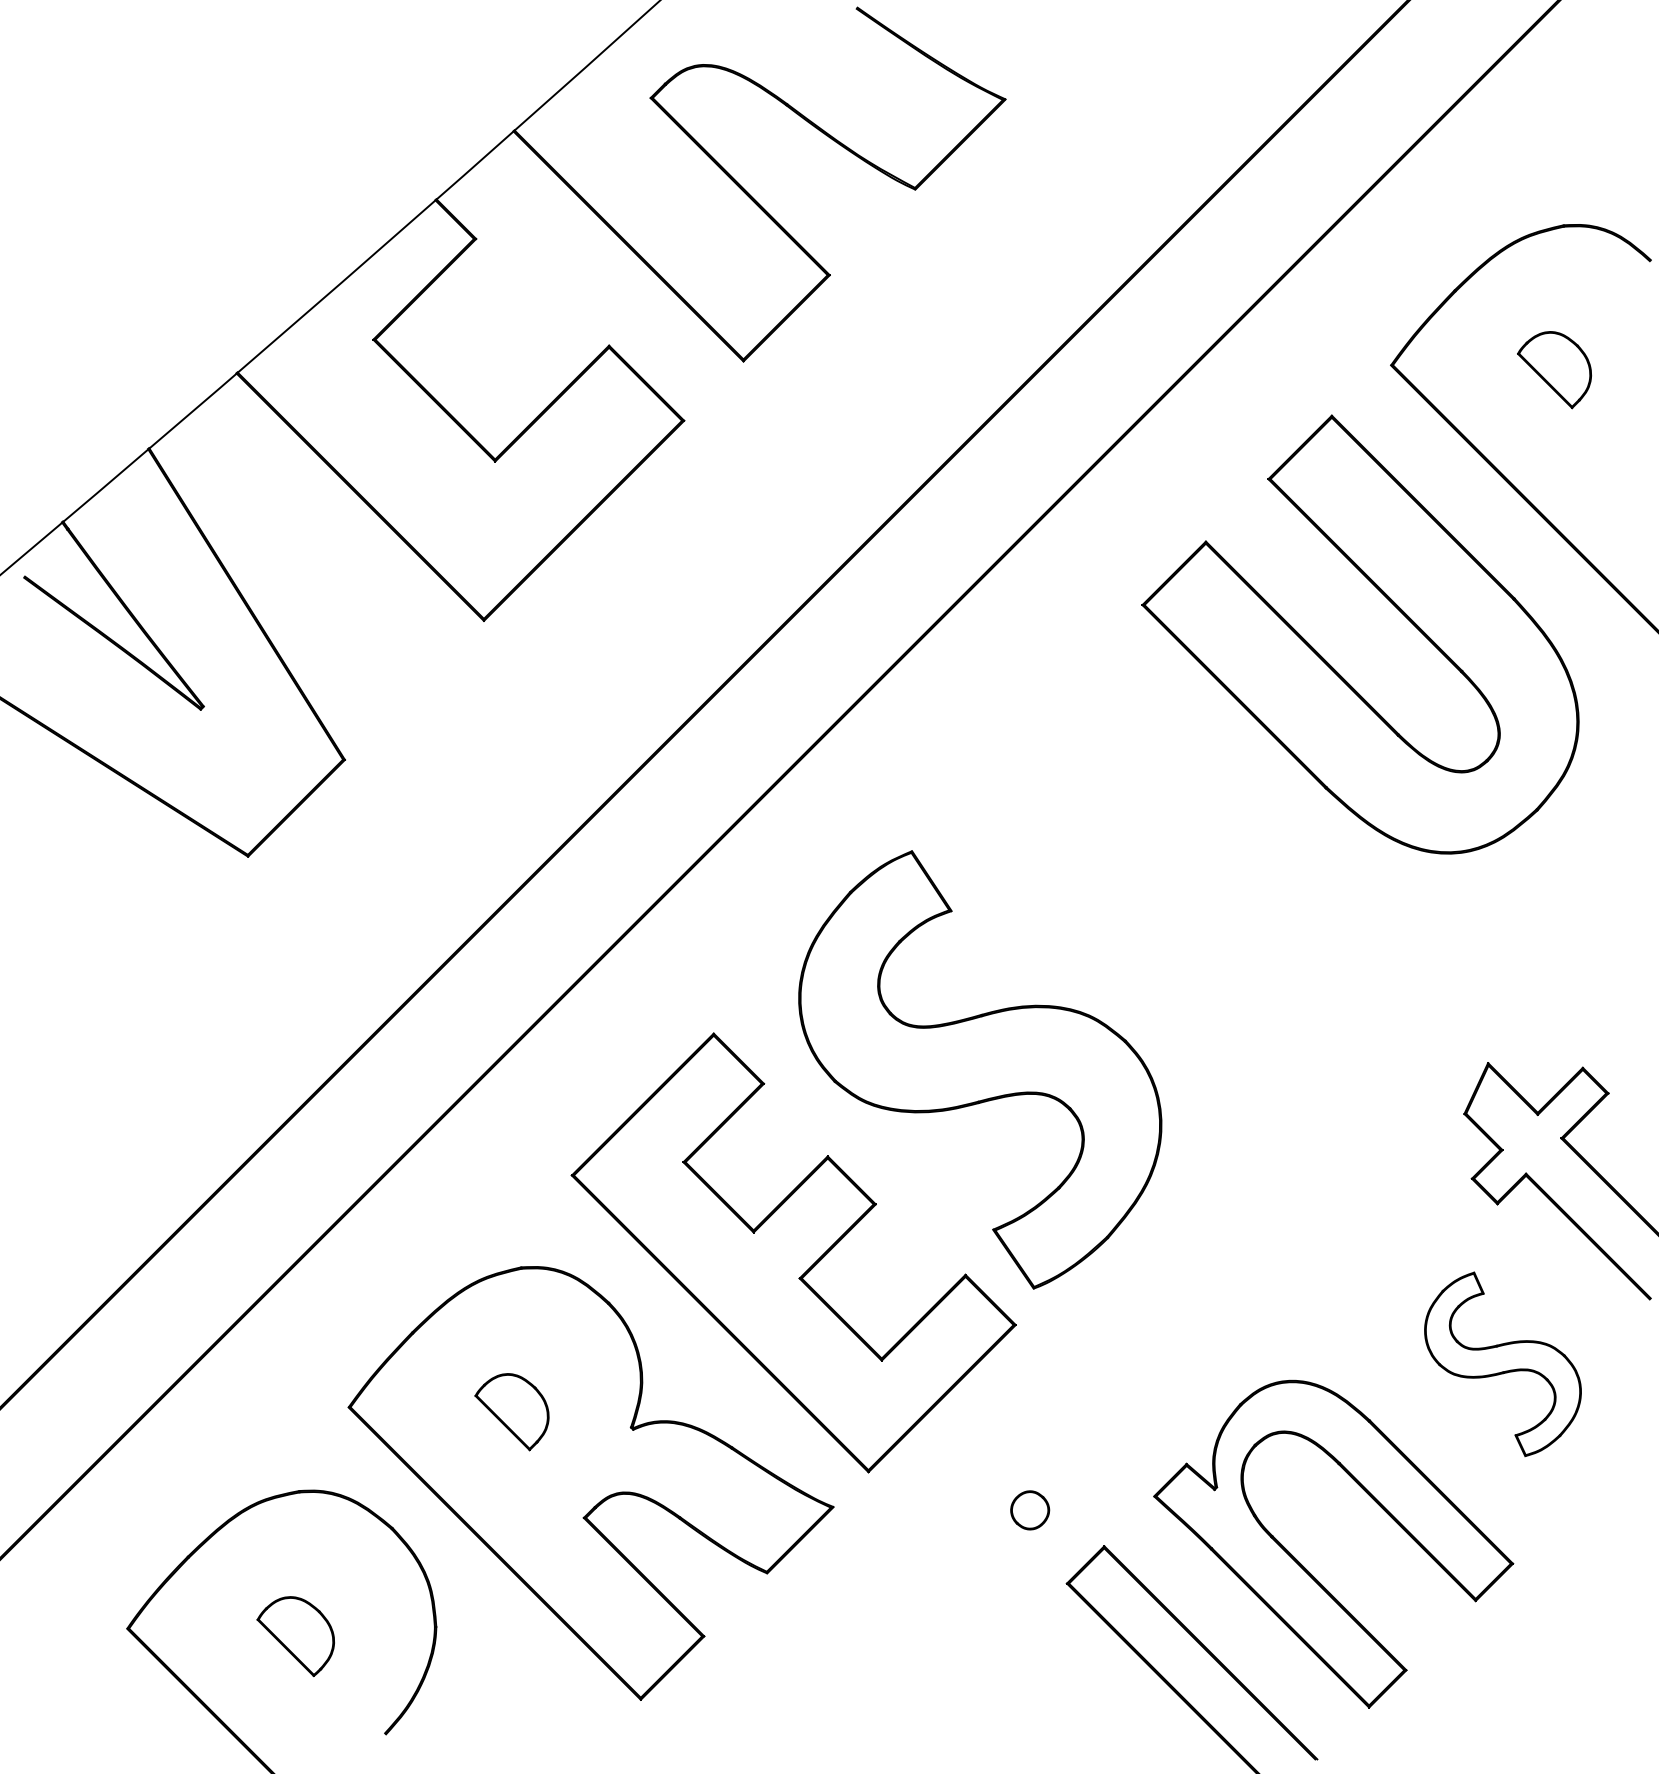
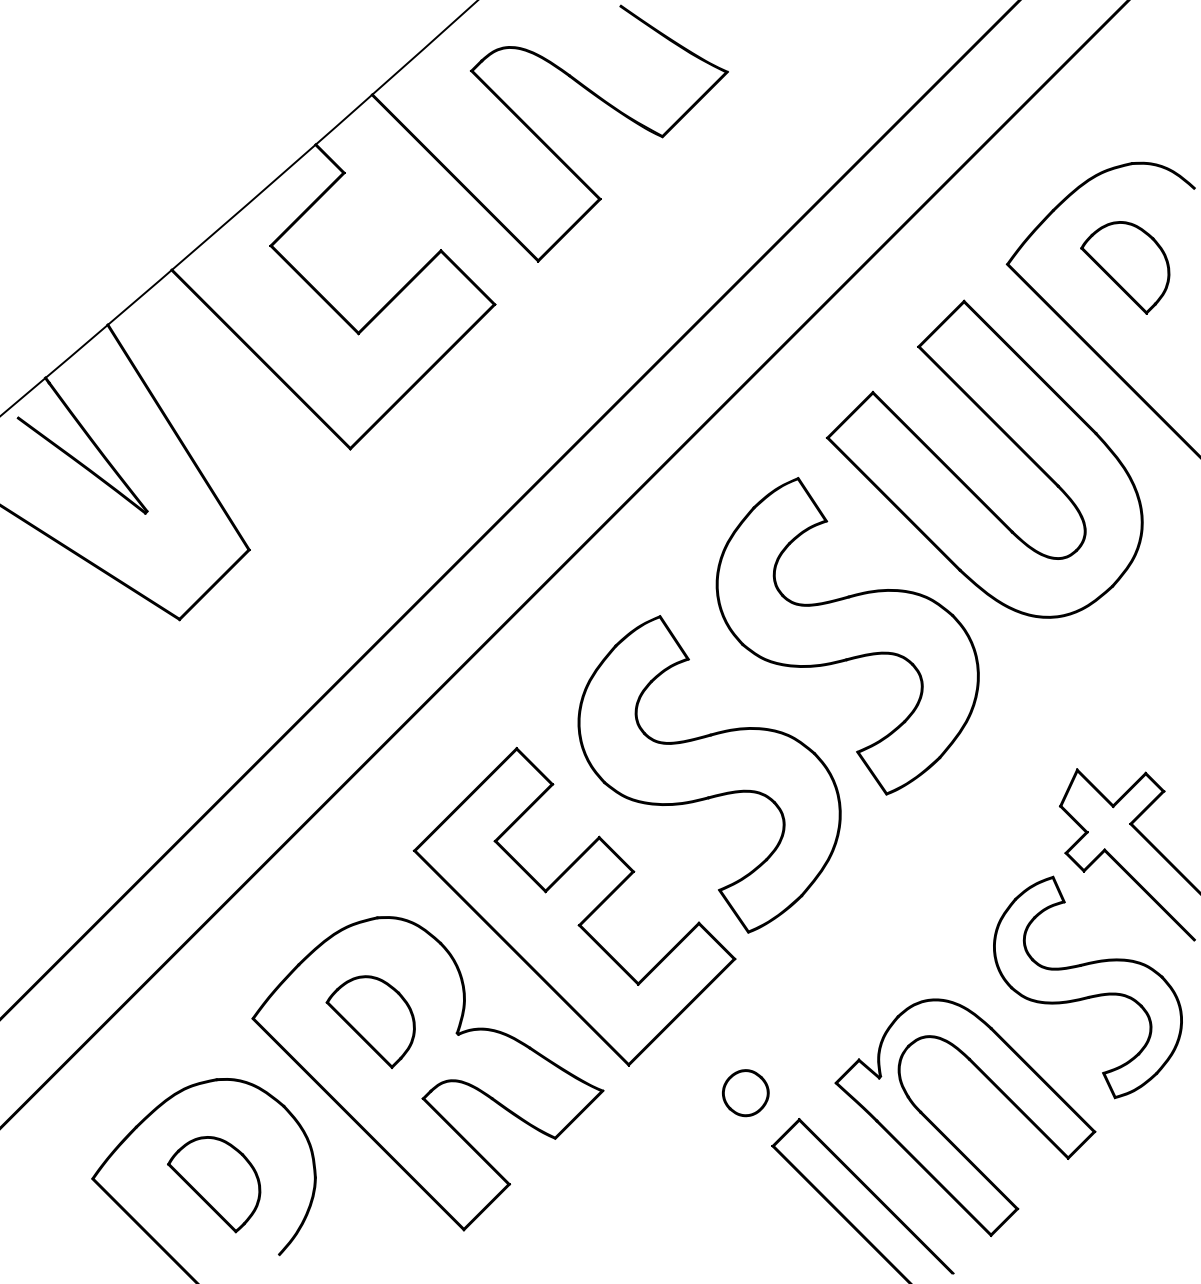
part: (1554, 369) -> (1125, 267), size x1.67
part: (1171, 878) -> (848, 635), added
part: (1502, 1364) -> (1087, 987), size x1.67
part: (511, 1411) -> (370, 1021), size x1.67
part: (1029, 1510) -> (745, 1093), size x1.67
part: (295, 1636) -> (213, 1184), size x1.67

